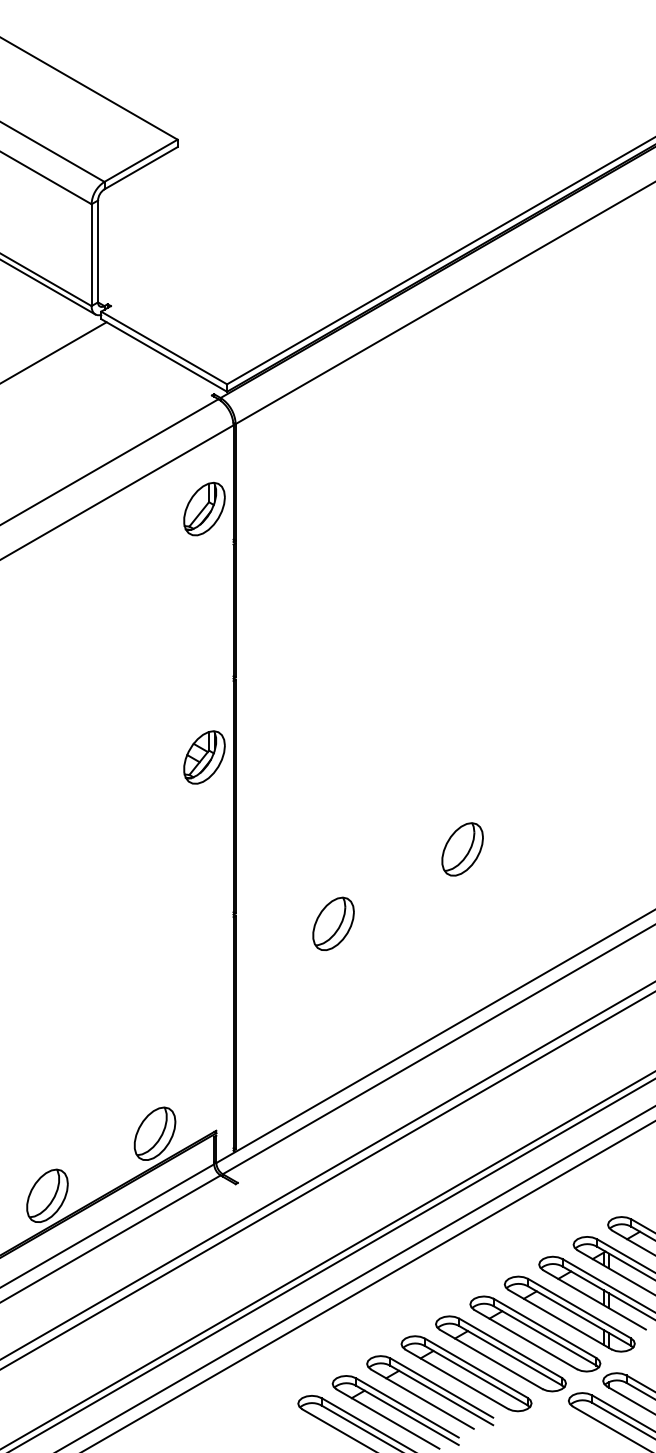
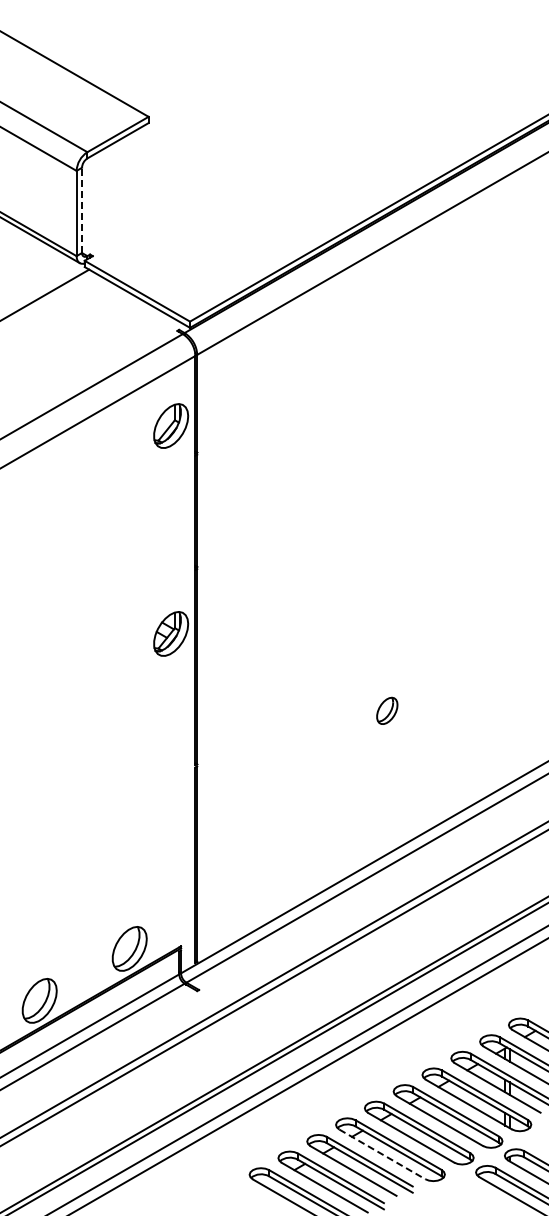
line: (98, 251) -> (82, 210), solid -> dashed
part: (463, 848) -> (387, 710), size x0.6
part: (333, 924) -> (279, 773), removed
line: (457, 1379) -> (382, 1154), solid -> dashed

